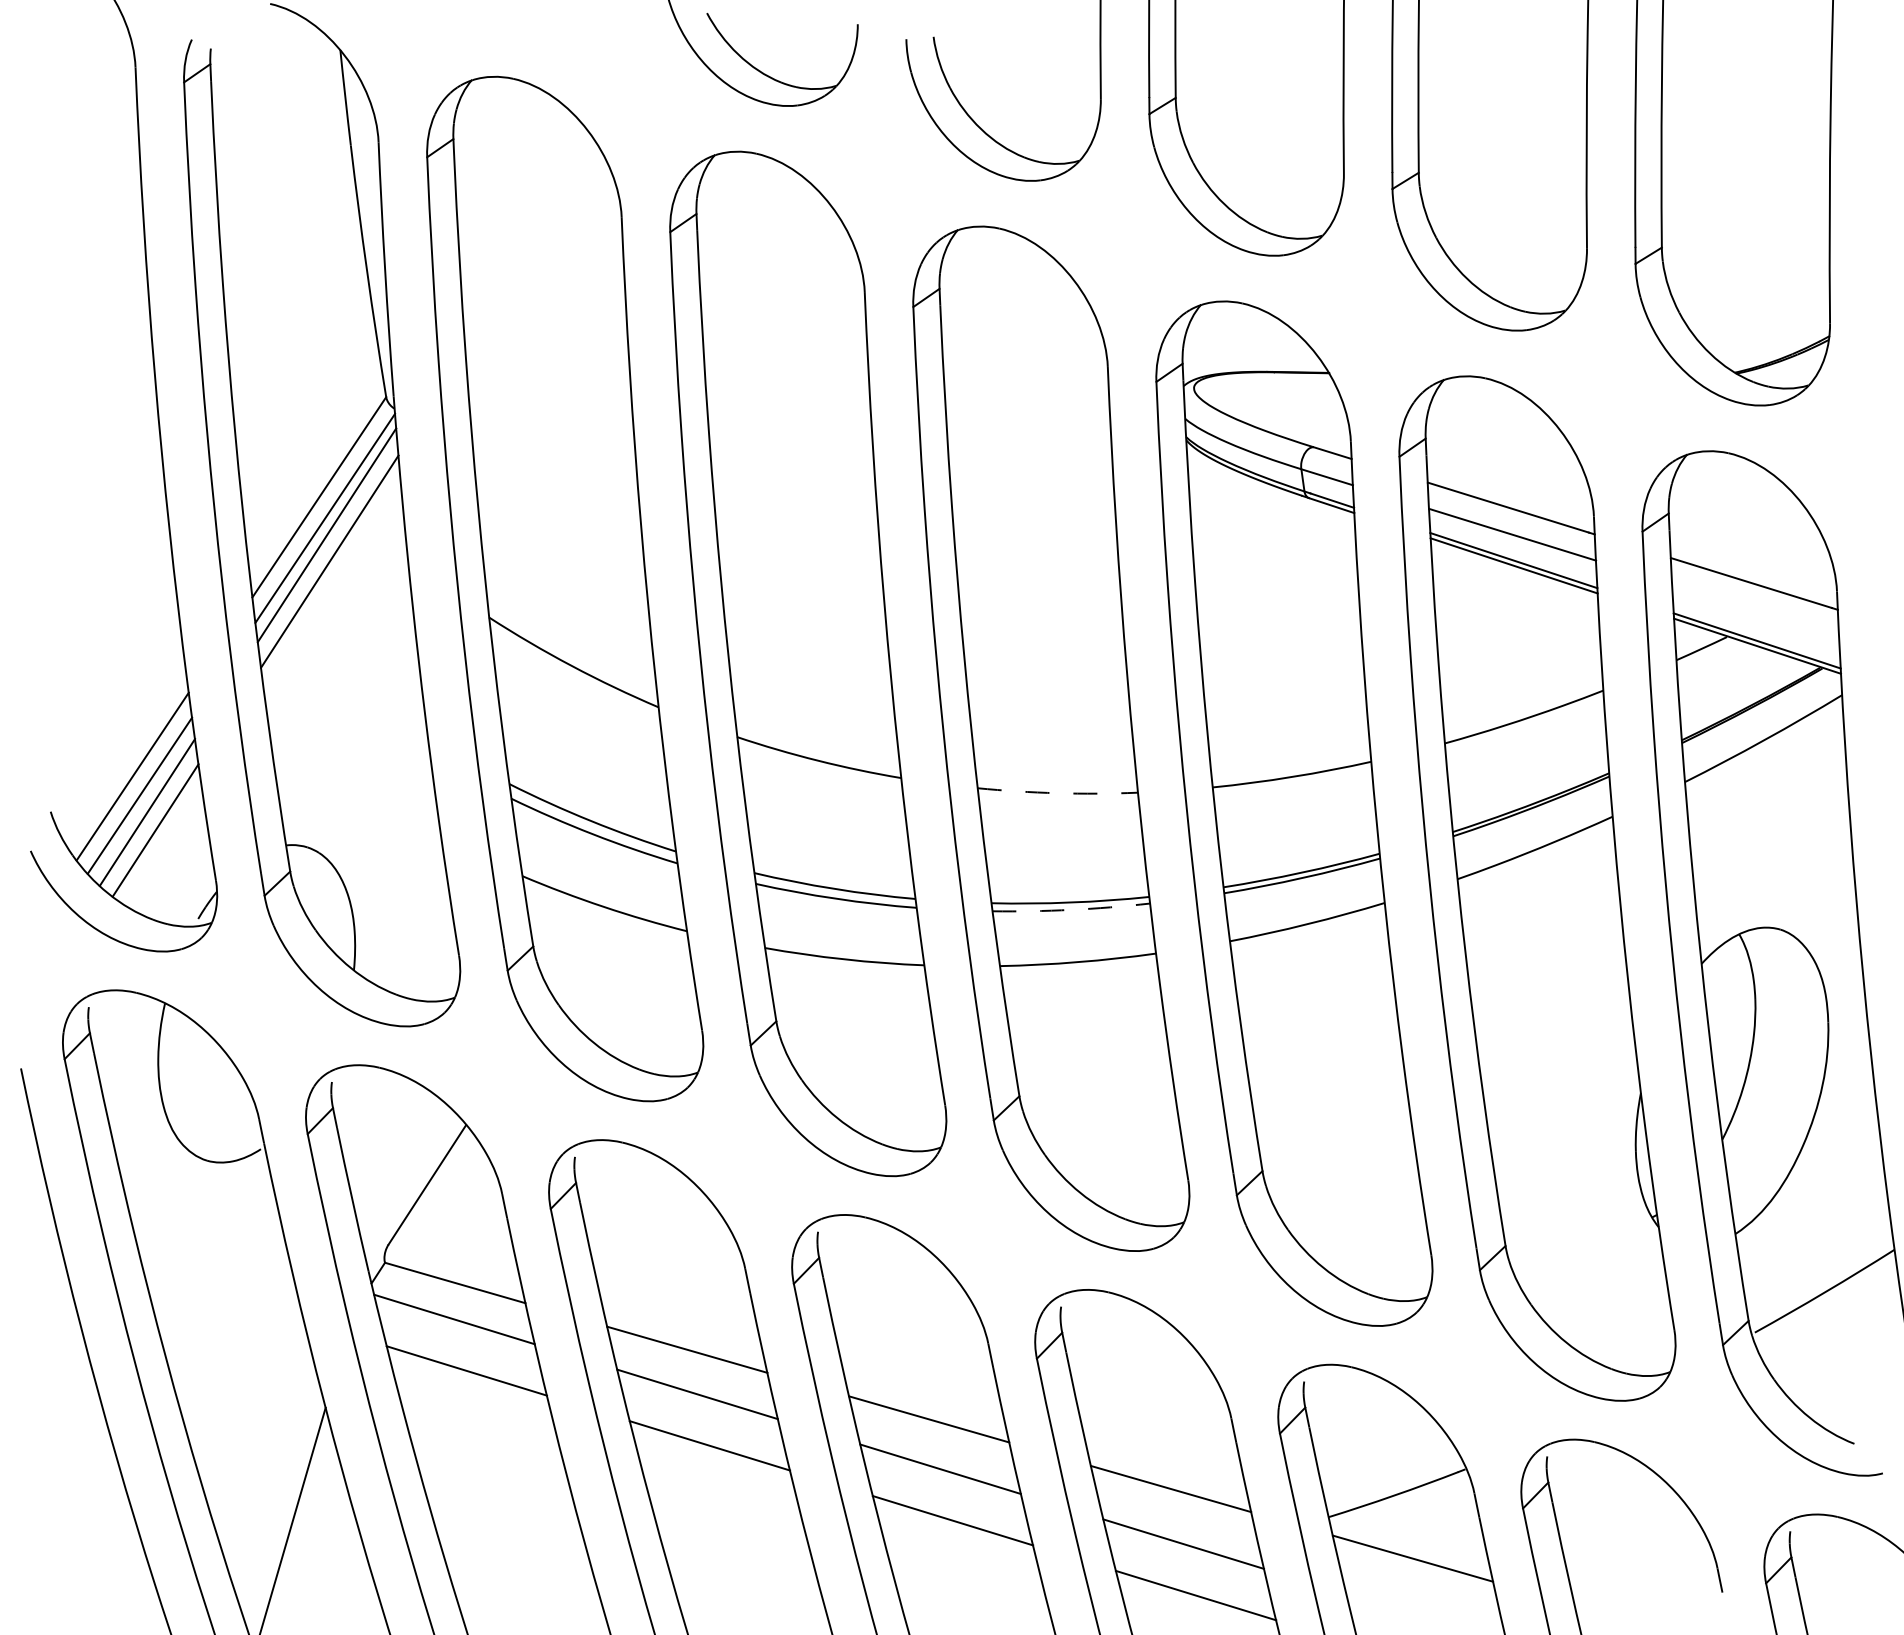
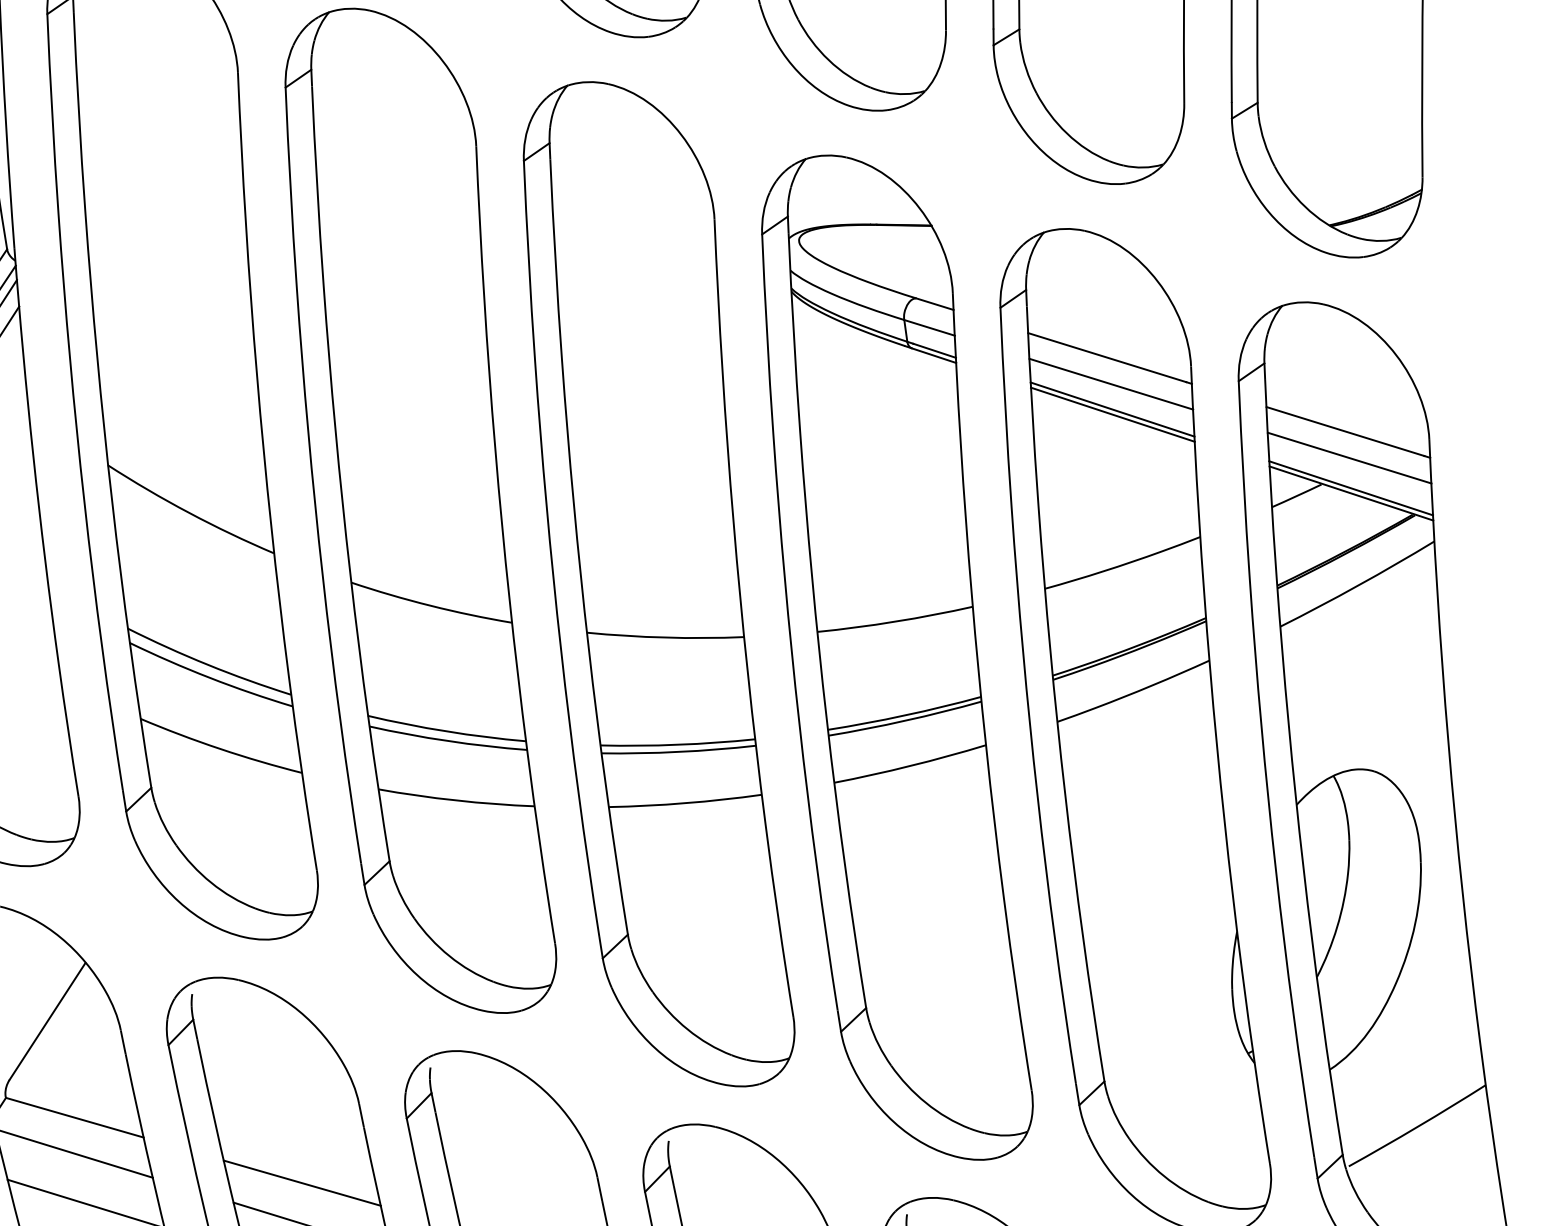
line: (1755, 610) -> (1349, 458), added
arc: (1057, 793) -> (665, 637), dashed -> solid
arc: (1071, 909) -> (678, 751), dashed -> solid

